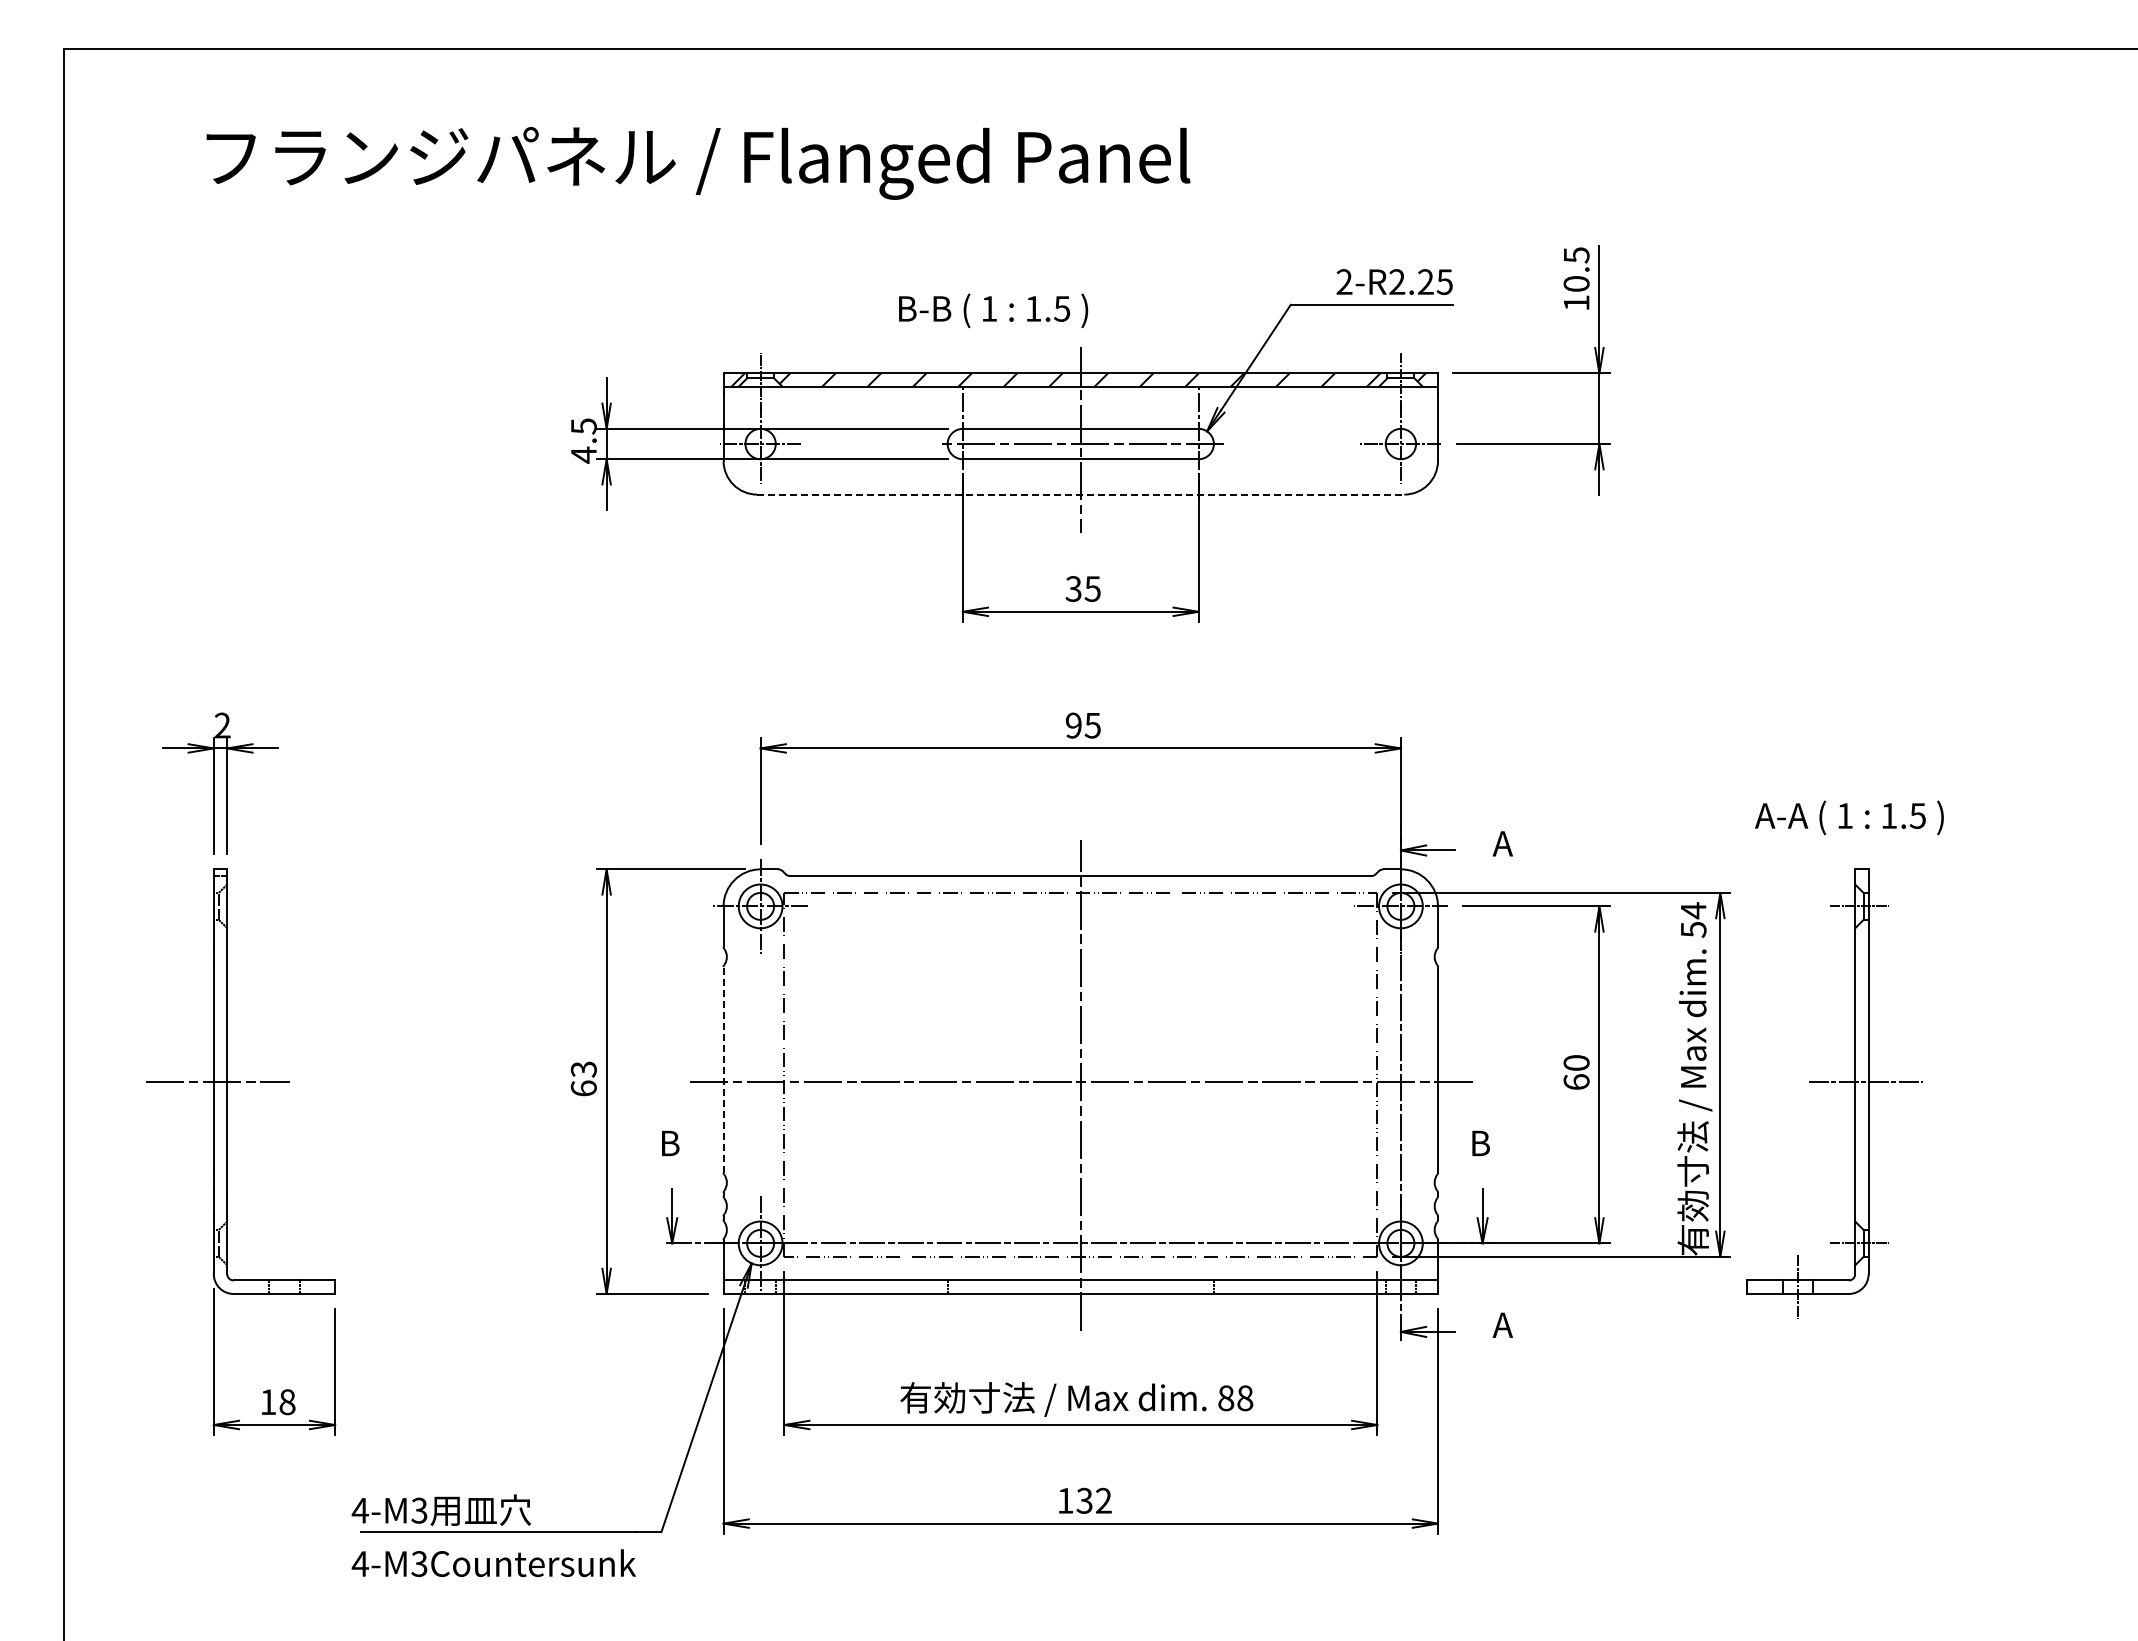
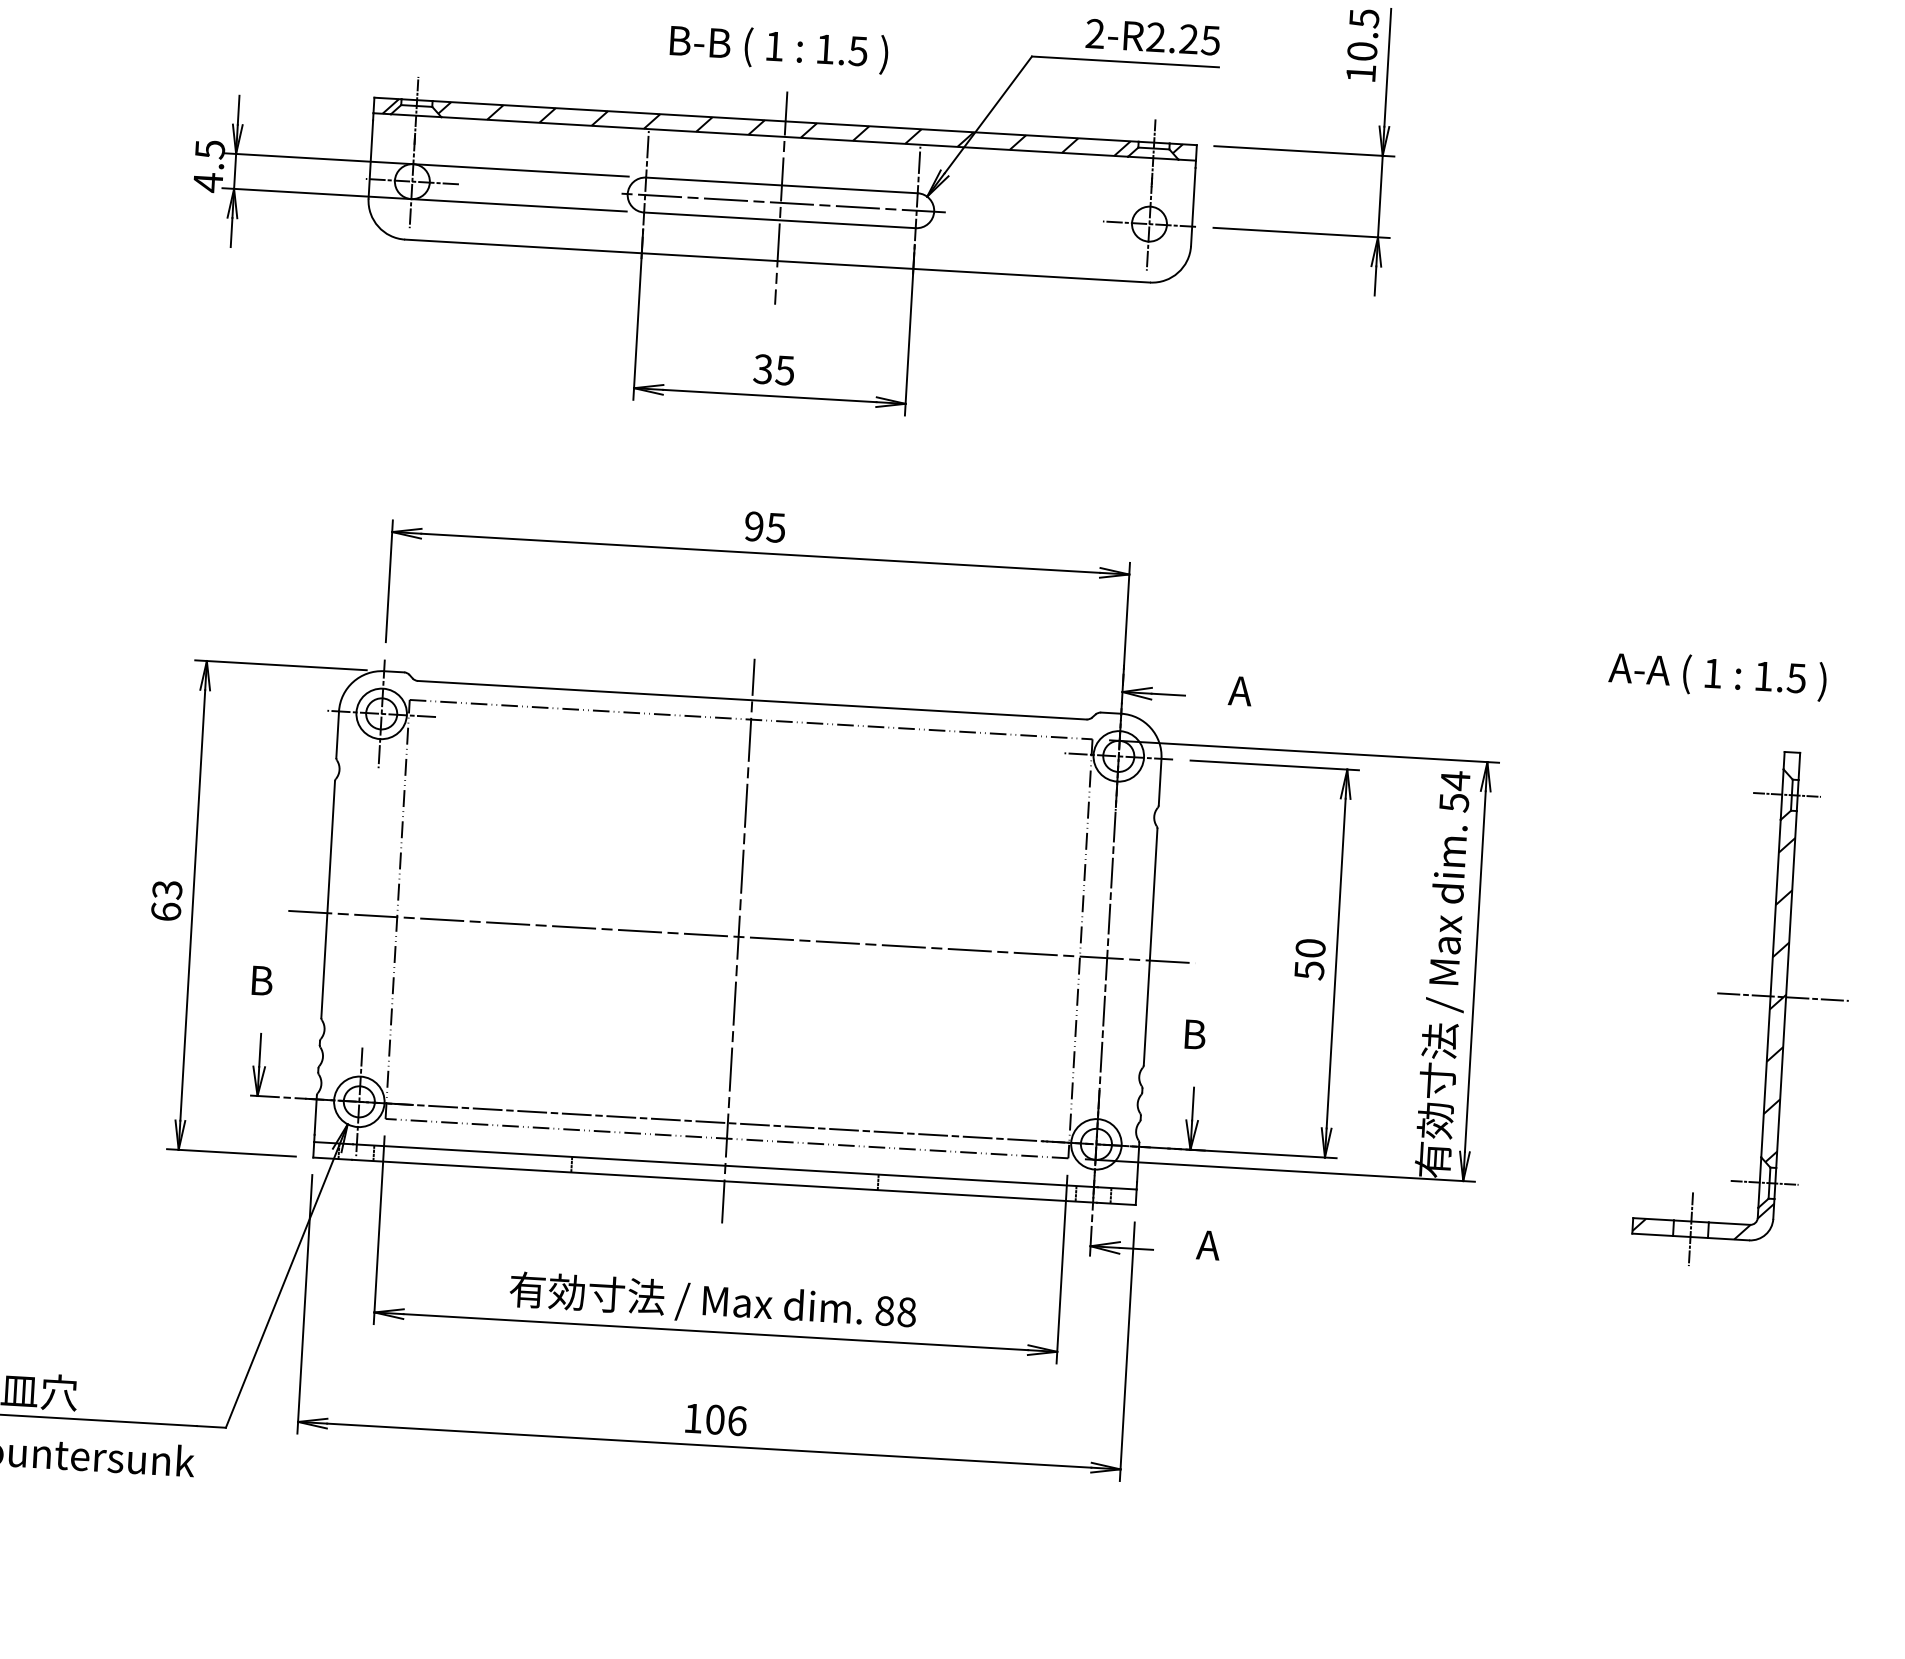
text: (993, 310) -> (779, 48), moved
line: (1080, 494) -> (777, 260), dashed -> solid
text: (1849, 817) -> (1717, 675), moved
line: (723, 1069) -> (328, 899), dashed -> solid
text: (1576, 1082) -> (1309, 970), 60 -> 50
part: (1834, 1082) -> (1746, 995), moved
text: (1093, 1500) -> (725, 1419), 132 -> 106

